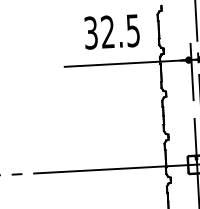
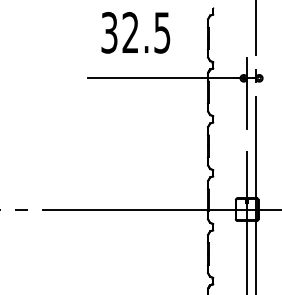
text: (111, 31) -> (135, 32), moved

